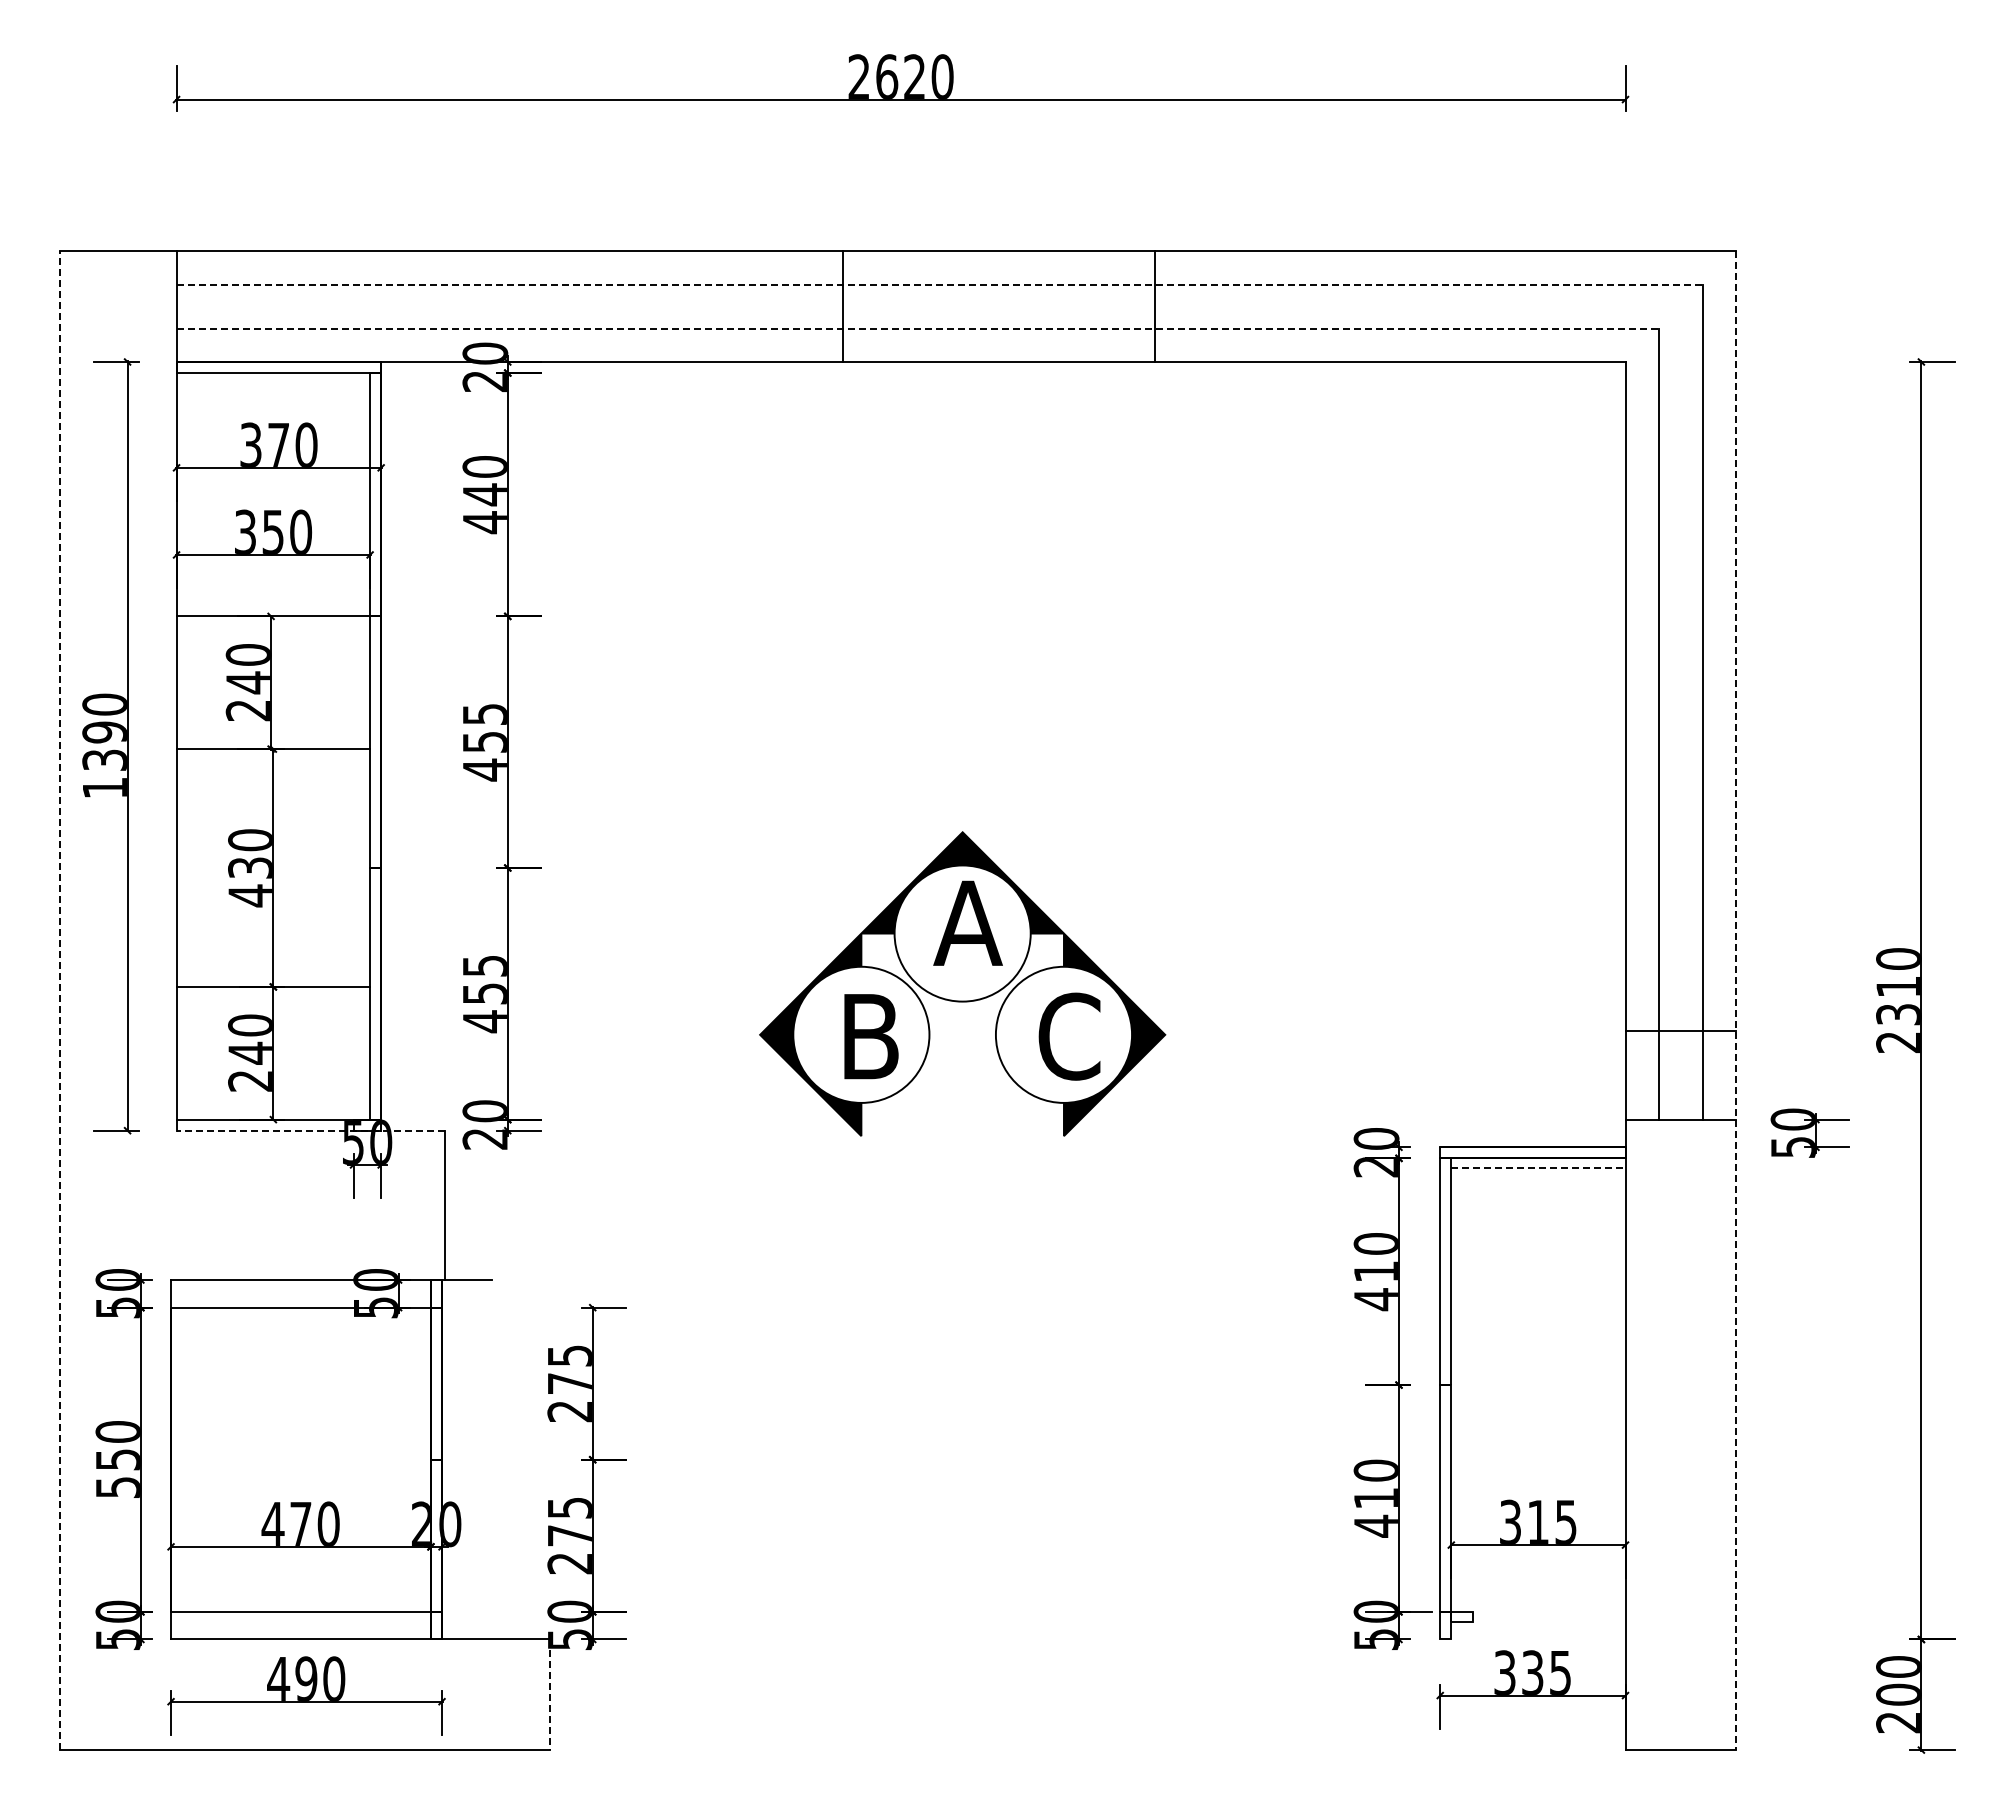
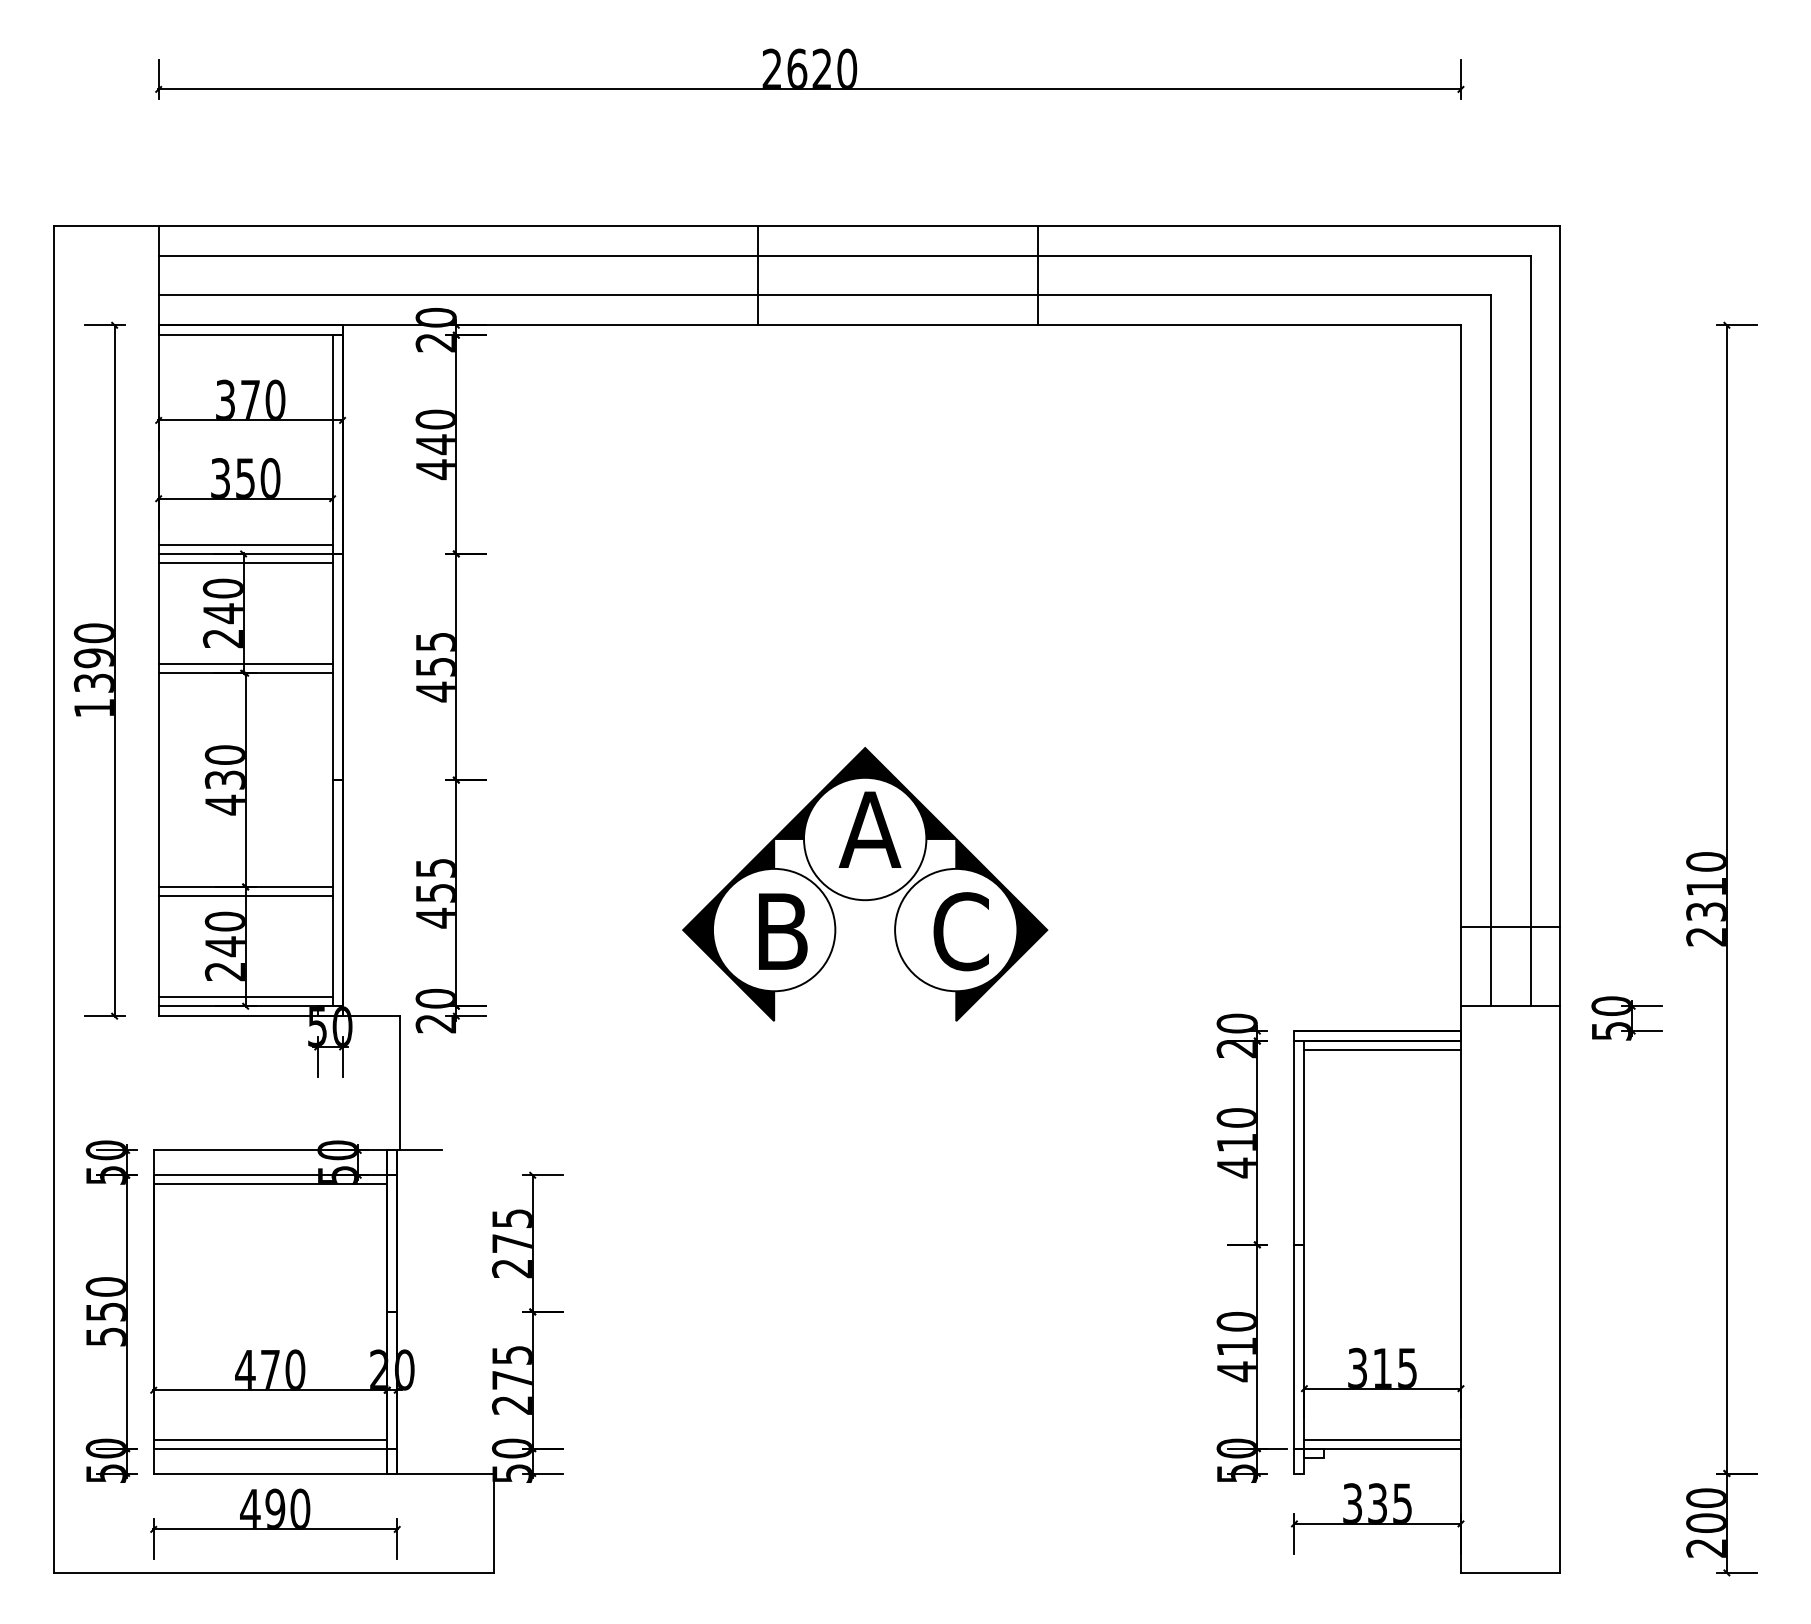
line: (940, 284) -> (845, 255), dashed -> solid
line: (918, 328) -> (825, 295), dashed -> solid
line: (273, 606) -> (245, 545), added
line: (273, 626) -> (245, 563), added
line: (273, 739) -> (245, 664), added
line: (273, 996) -> (245, 895), added
line: (60, 1000) -> (54, 899), dashed -> solid
line: (1736, 1001) -> (1560, 900), dashed -> solid
line: (273, 1109) -> (245, 997), added
line: (310, 1130) -> (279, 1016), dashed -> solid
line: (1538, 1168) -> (1382, 1050), dashed -> solid
line: (300, 1317) -> (270, 1184), added
line: (300, 1601) -> (270, 1439), added
line: (1538, 1601) -> (1382, 1439), added
line: (1532, 1611) -> (1377, 1448), added
line: (549, 1695) -> (493, 1523), dashed -> solid

